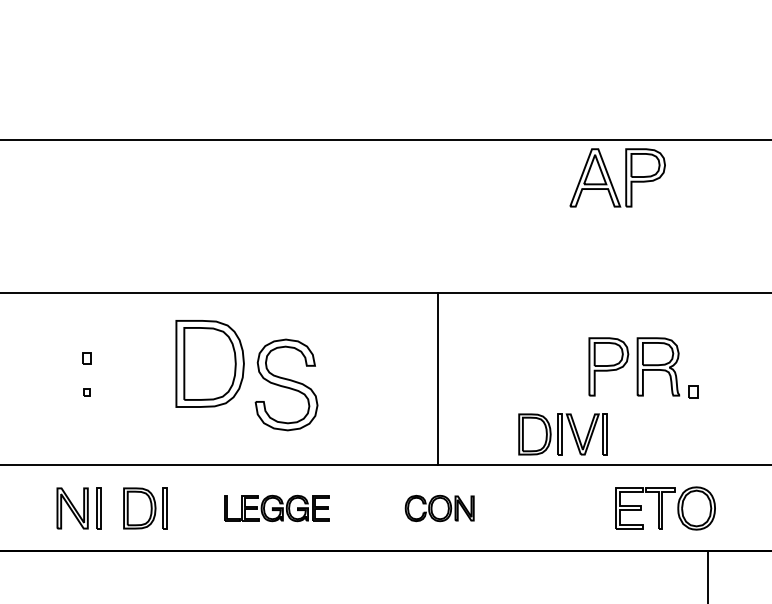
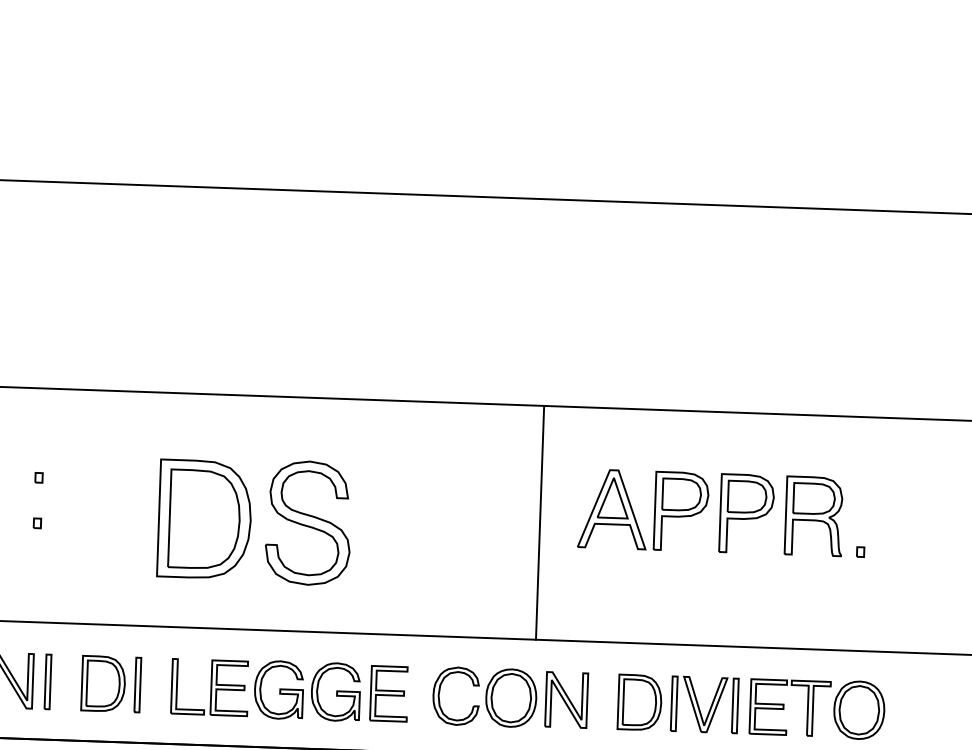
part: (611, 180) -> (634, 513), moved
part: (86, 358) -> (38, 477), size x0.62
part: (209, 363) -> (203, 518), moved
line: (437, 378) -> (539, 522), moved
part: (693, 392) -> (860, 552), size x0.62
part: (562, 434) -> (677, 703), moved
part: (276, 508) -> (289, 690), size x1.67
part: (439, 508) -> (510, 698), size x1.67

